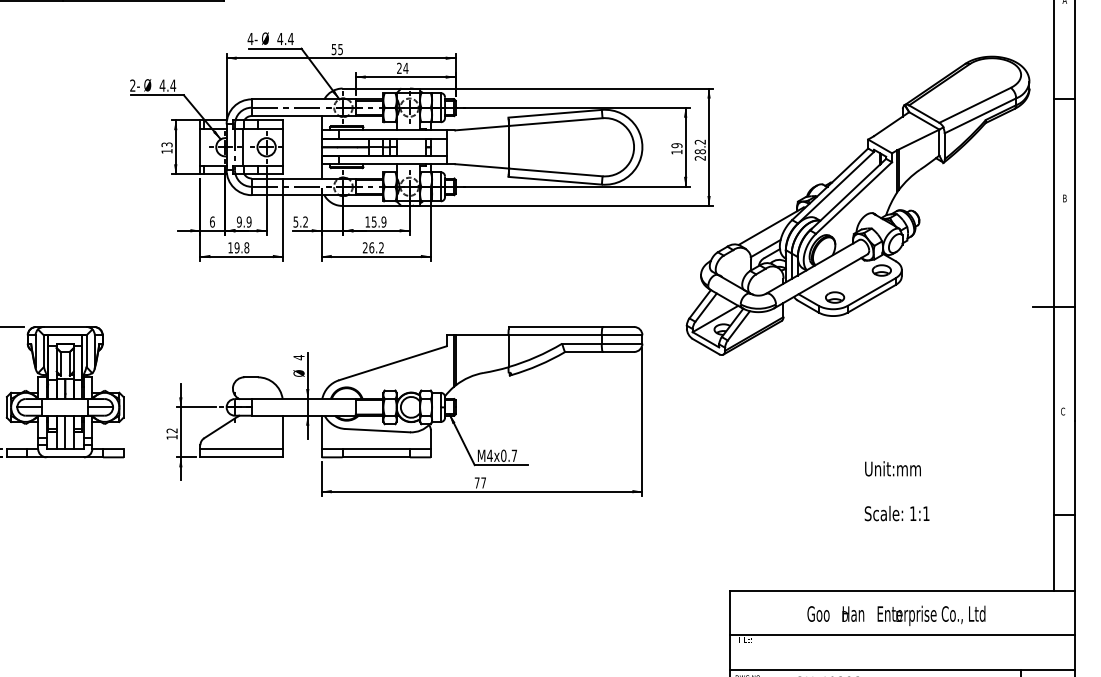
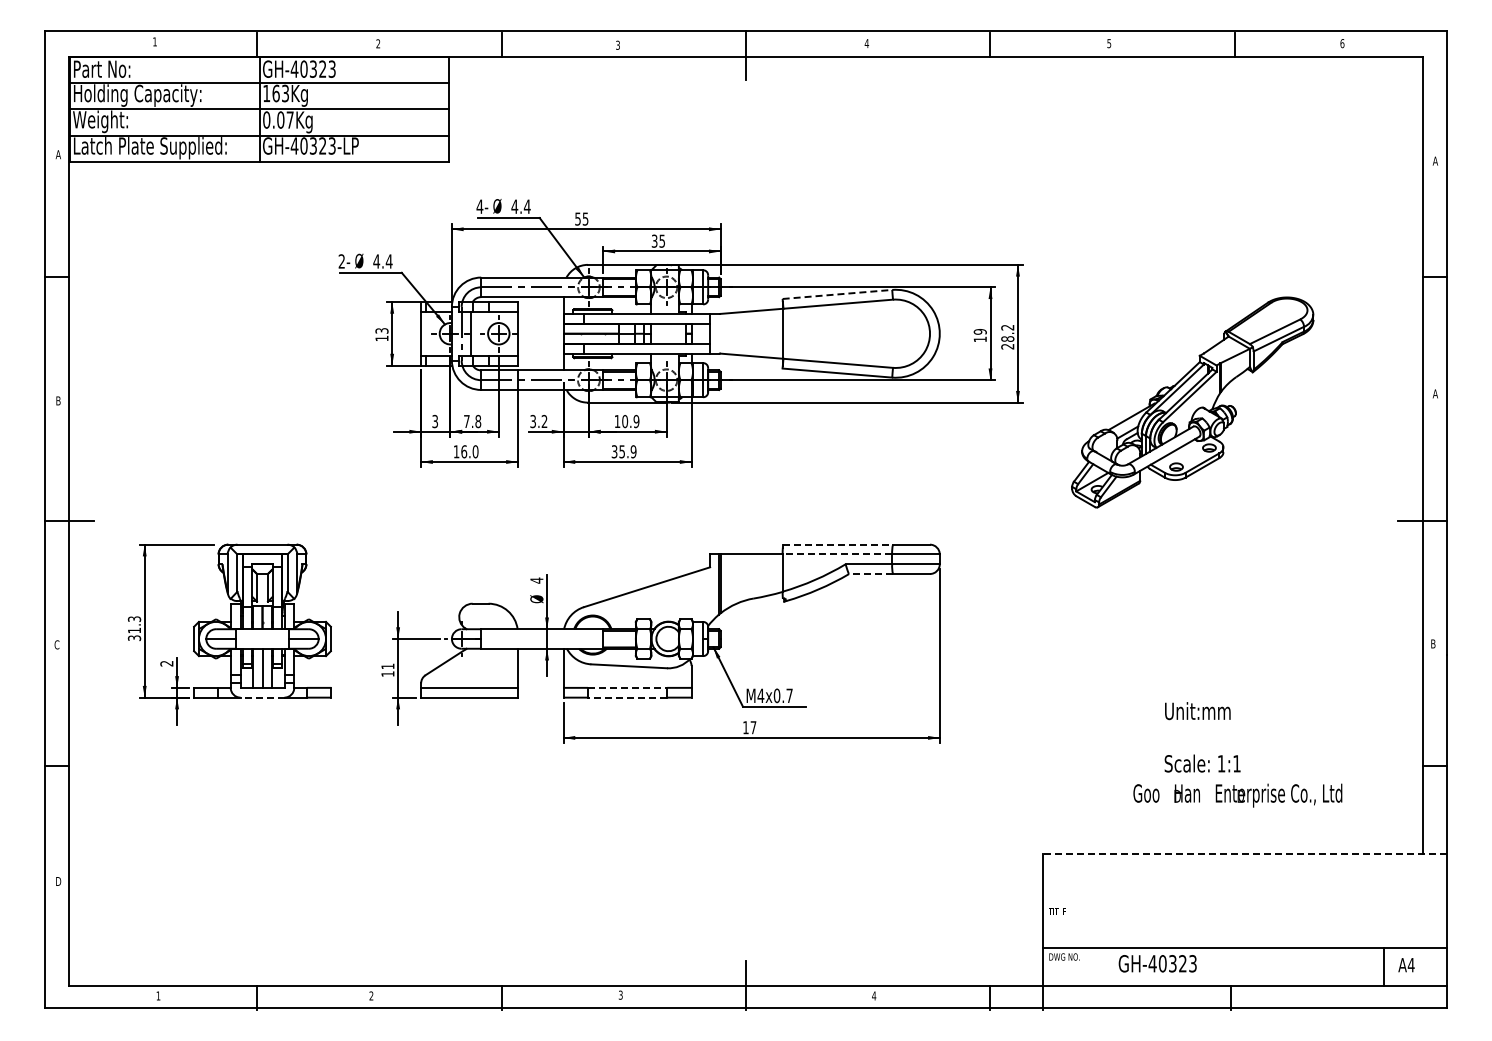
text: (402, 67) -> (658, 240), 24 -> 35
line: (555, 113) -> (837, 294), solid -> dashed
text: (1064, 198) -> (1434, 393), B -> A
part: (857, 205) -> (1192, 402), size x0.6
text: (295, 221) -> (532, 420), 5.2 -> 3.2
text: (212, 222) -> (435, 421), 6 -> 3
text: (244, 222) -> (472, 421), 9.9 -> 7.8
text: (374, 222) -> (625, 421), 15.9 -> 10.9
text: (241, 247) -> (469, 451), 19.8 -> 16.0
text: (372, 247) -> (623, 451), 26.2 -> 35.9
line: (556, 326) -> (838, 544), solid -> dashed
line: (555, 335) -> (837, 554), solid -> dashed
line: (584, 352) -> (871, 574), solid -> dashed
text: (1063, 411) -> (1433, 643), C -> B
text: (171, 430) -> (387, 666), 12 -> 11
line: (376, 448) -> (627, 687), solid -> dashed
line: (65, 457) -> (262, 697), solid -> dashed
line: (376, 457) -> (627, 697), solid -> dashed
text: (892, 469) -> (1197, 711), moved
text: (476, 482) -> (745, 727), 77 -> 17
text: (896, 513) -> (1202, 763), moved
line: (902, 591) -> (1244, 854), solid -> dashed
text: (896, 615) -> (1237, 795), moved
line: (902, 635) -> (1244, 906), removed

